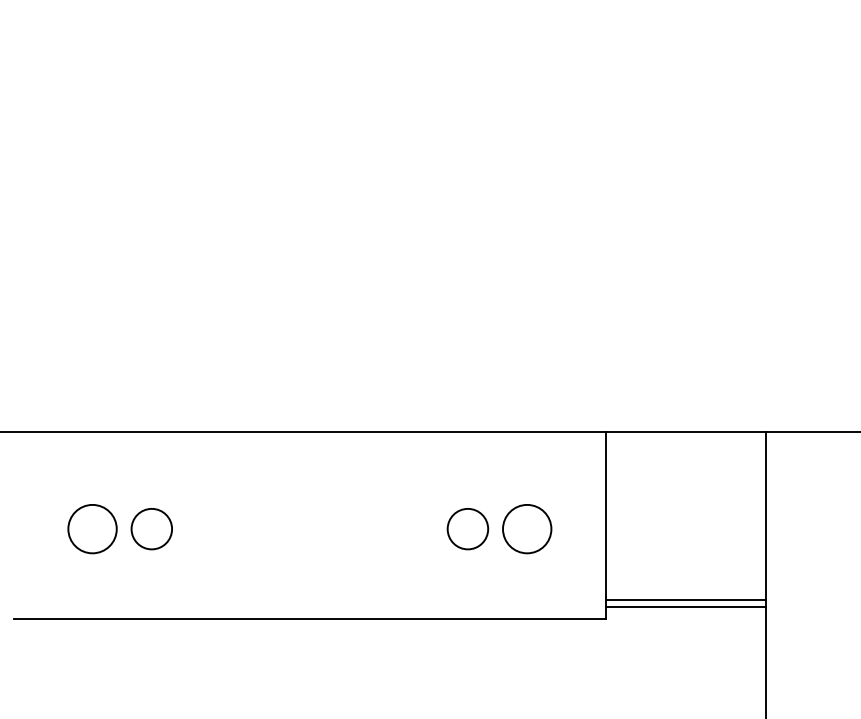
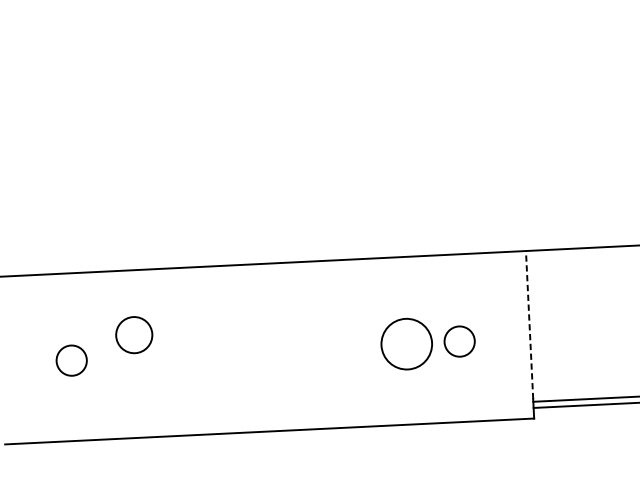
line: (606, 514) -> (529, 325), solid -> dashed
circle: (467, 528) -> (406, 343), size x1.4
circle: (527, 528) -> (459, 341), size x0.7
circle: (92, 529) -> (71, 360), size x0.7
circle: (151, 529) -> (133, 335), moved

